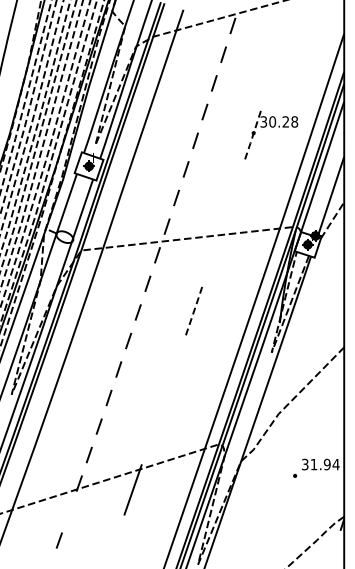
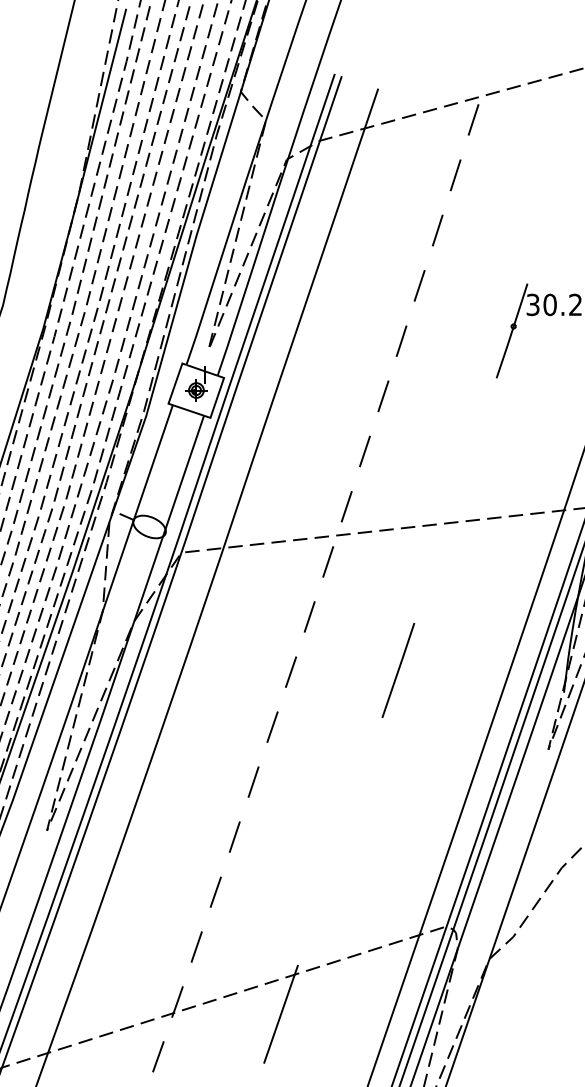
line: (252, 136) -> (511, 332), dashed -> solid
line: (194, 310) -> (399, 668), dashed -> solid
line: (68, 511) -> (156, 1055), added

